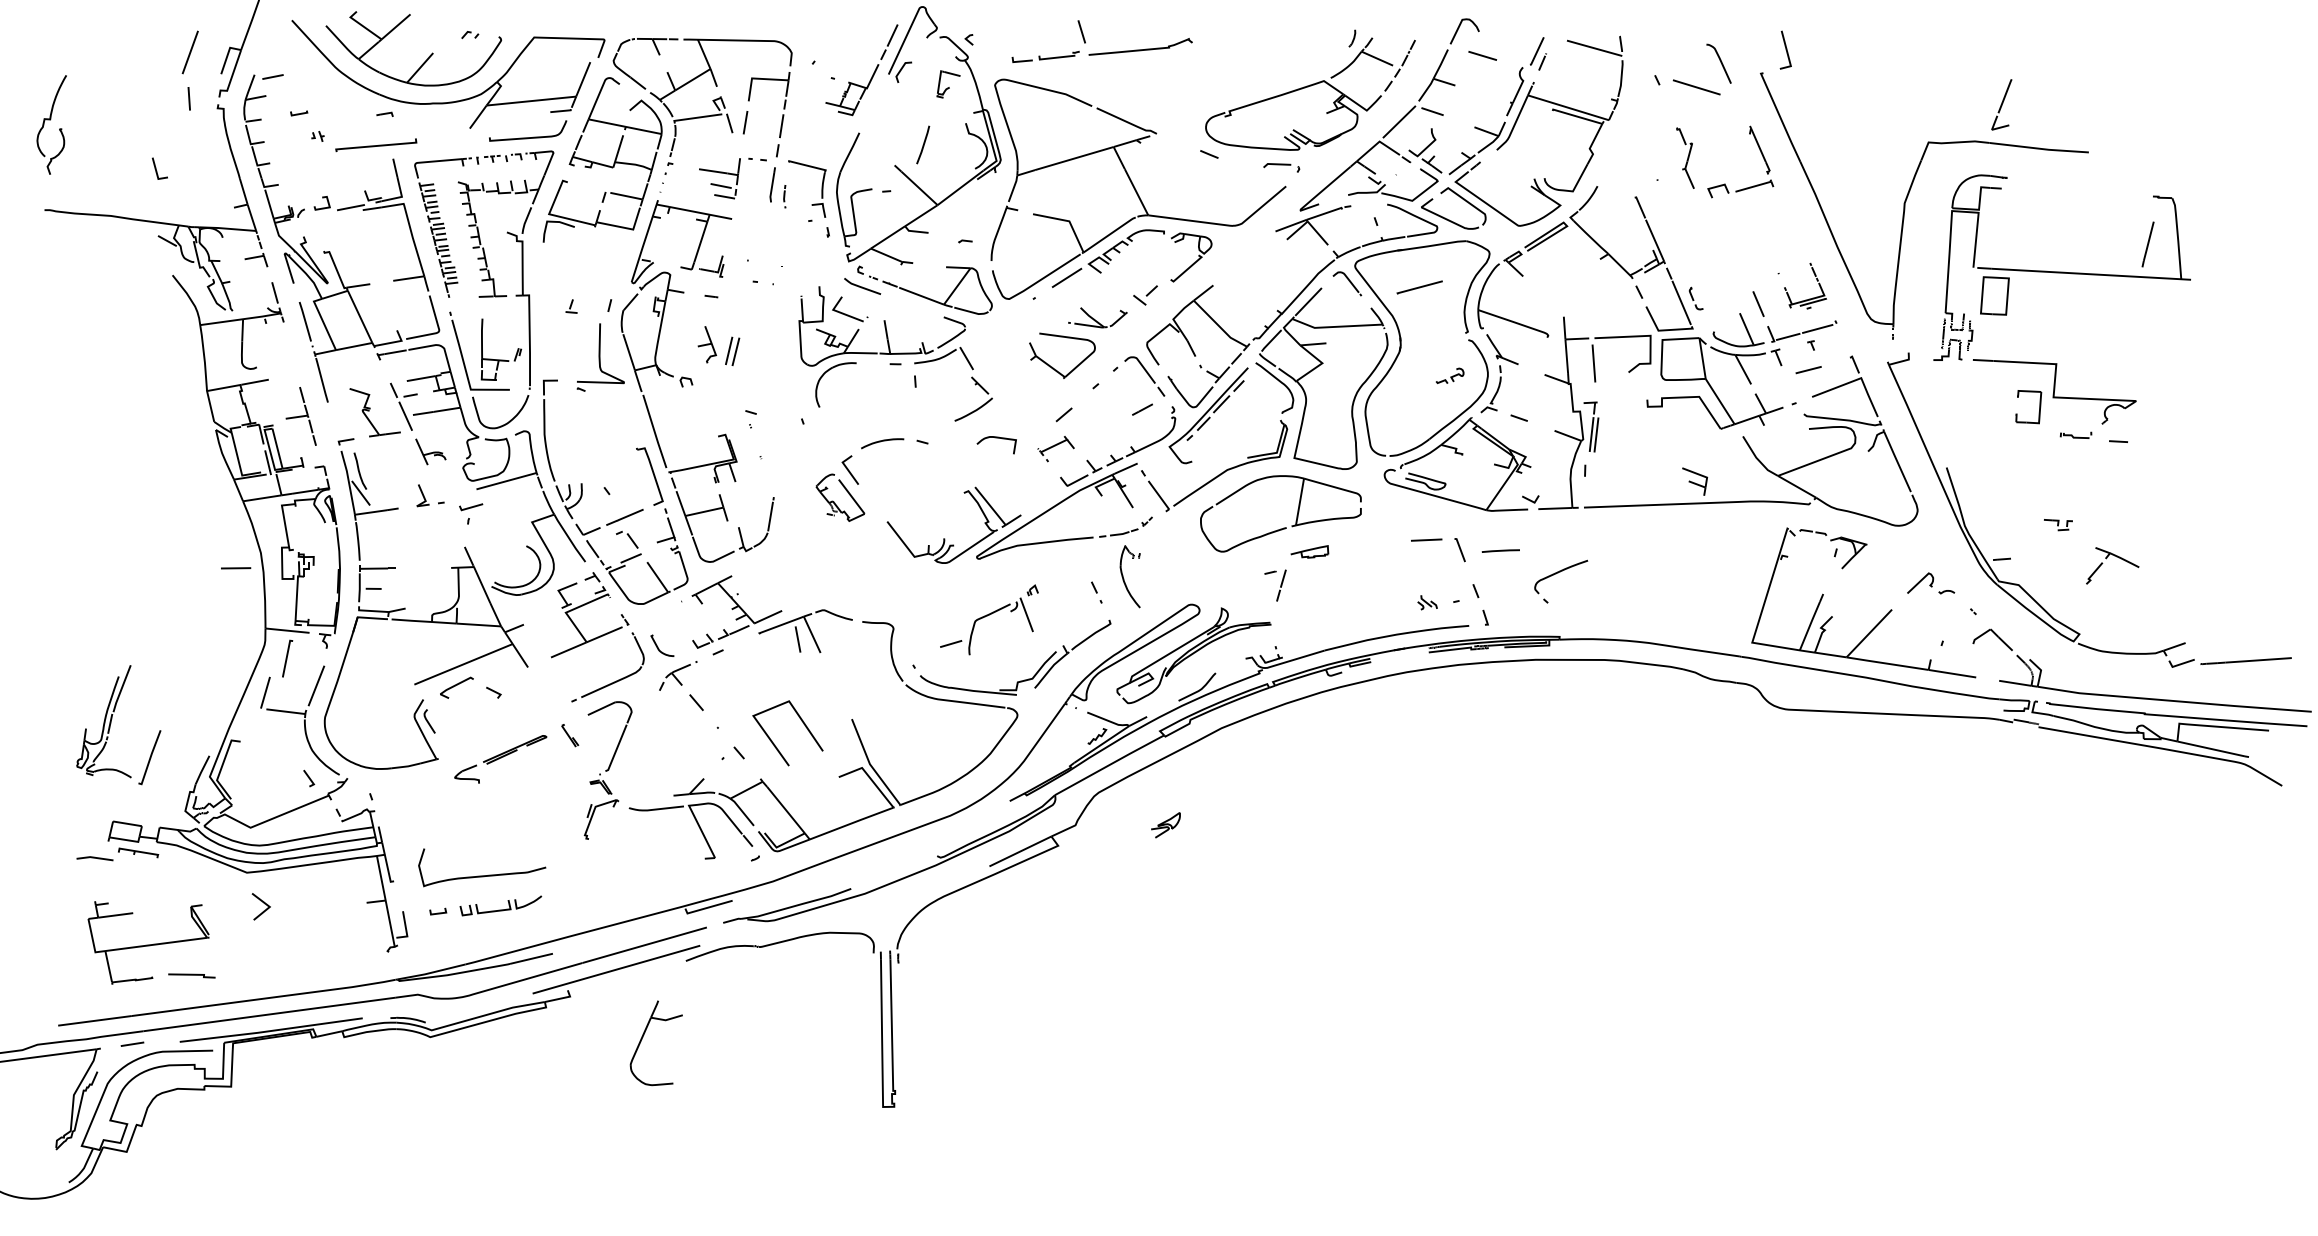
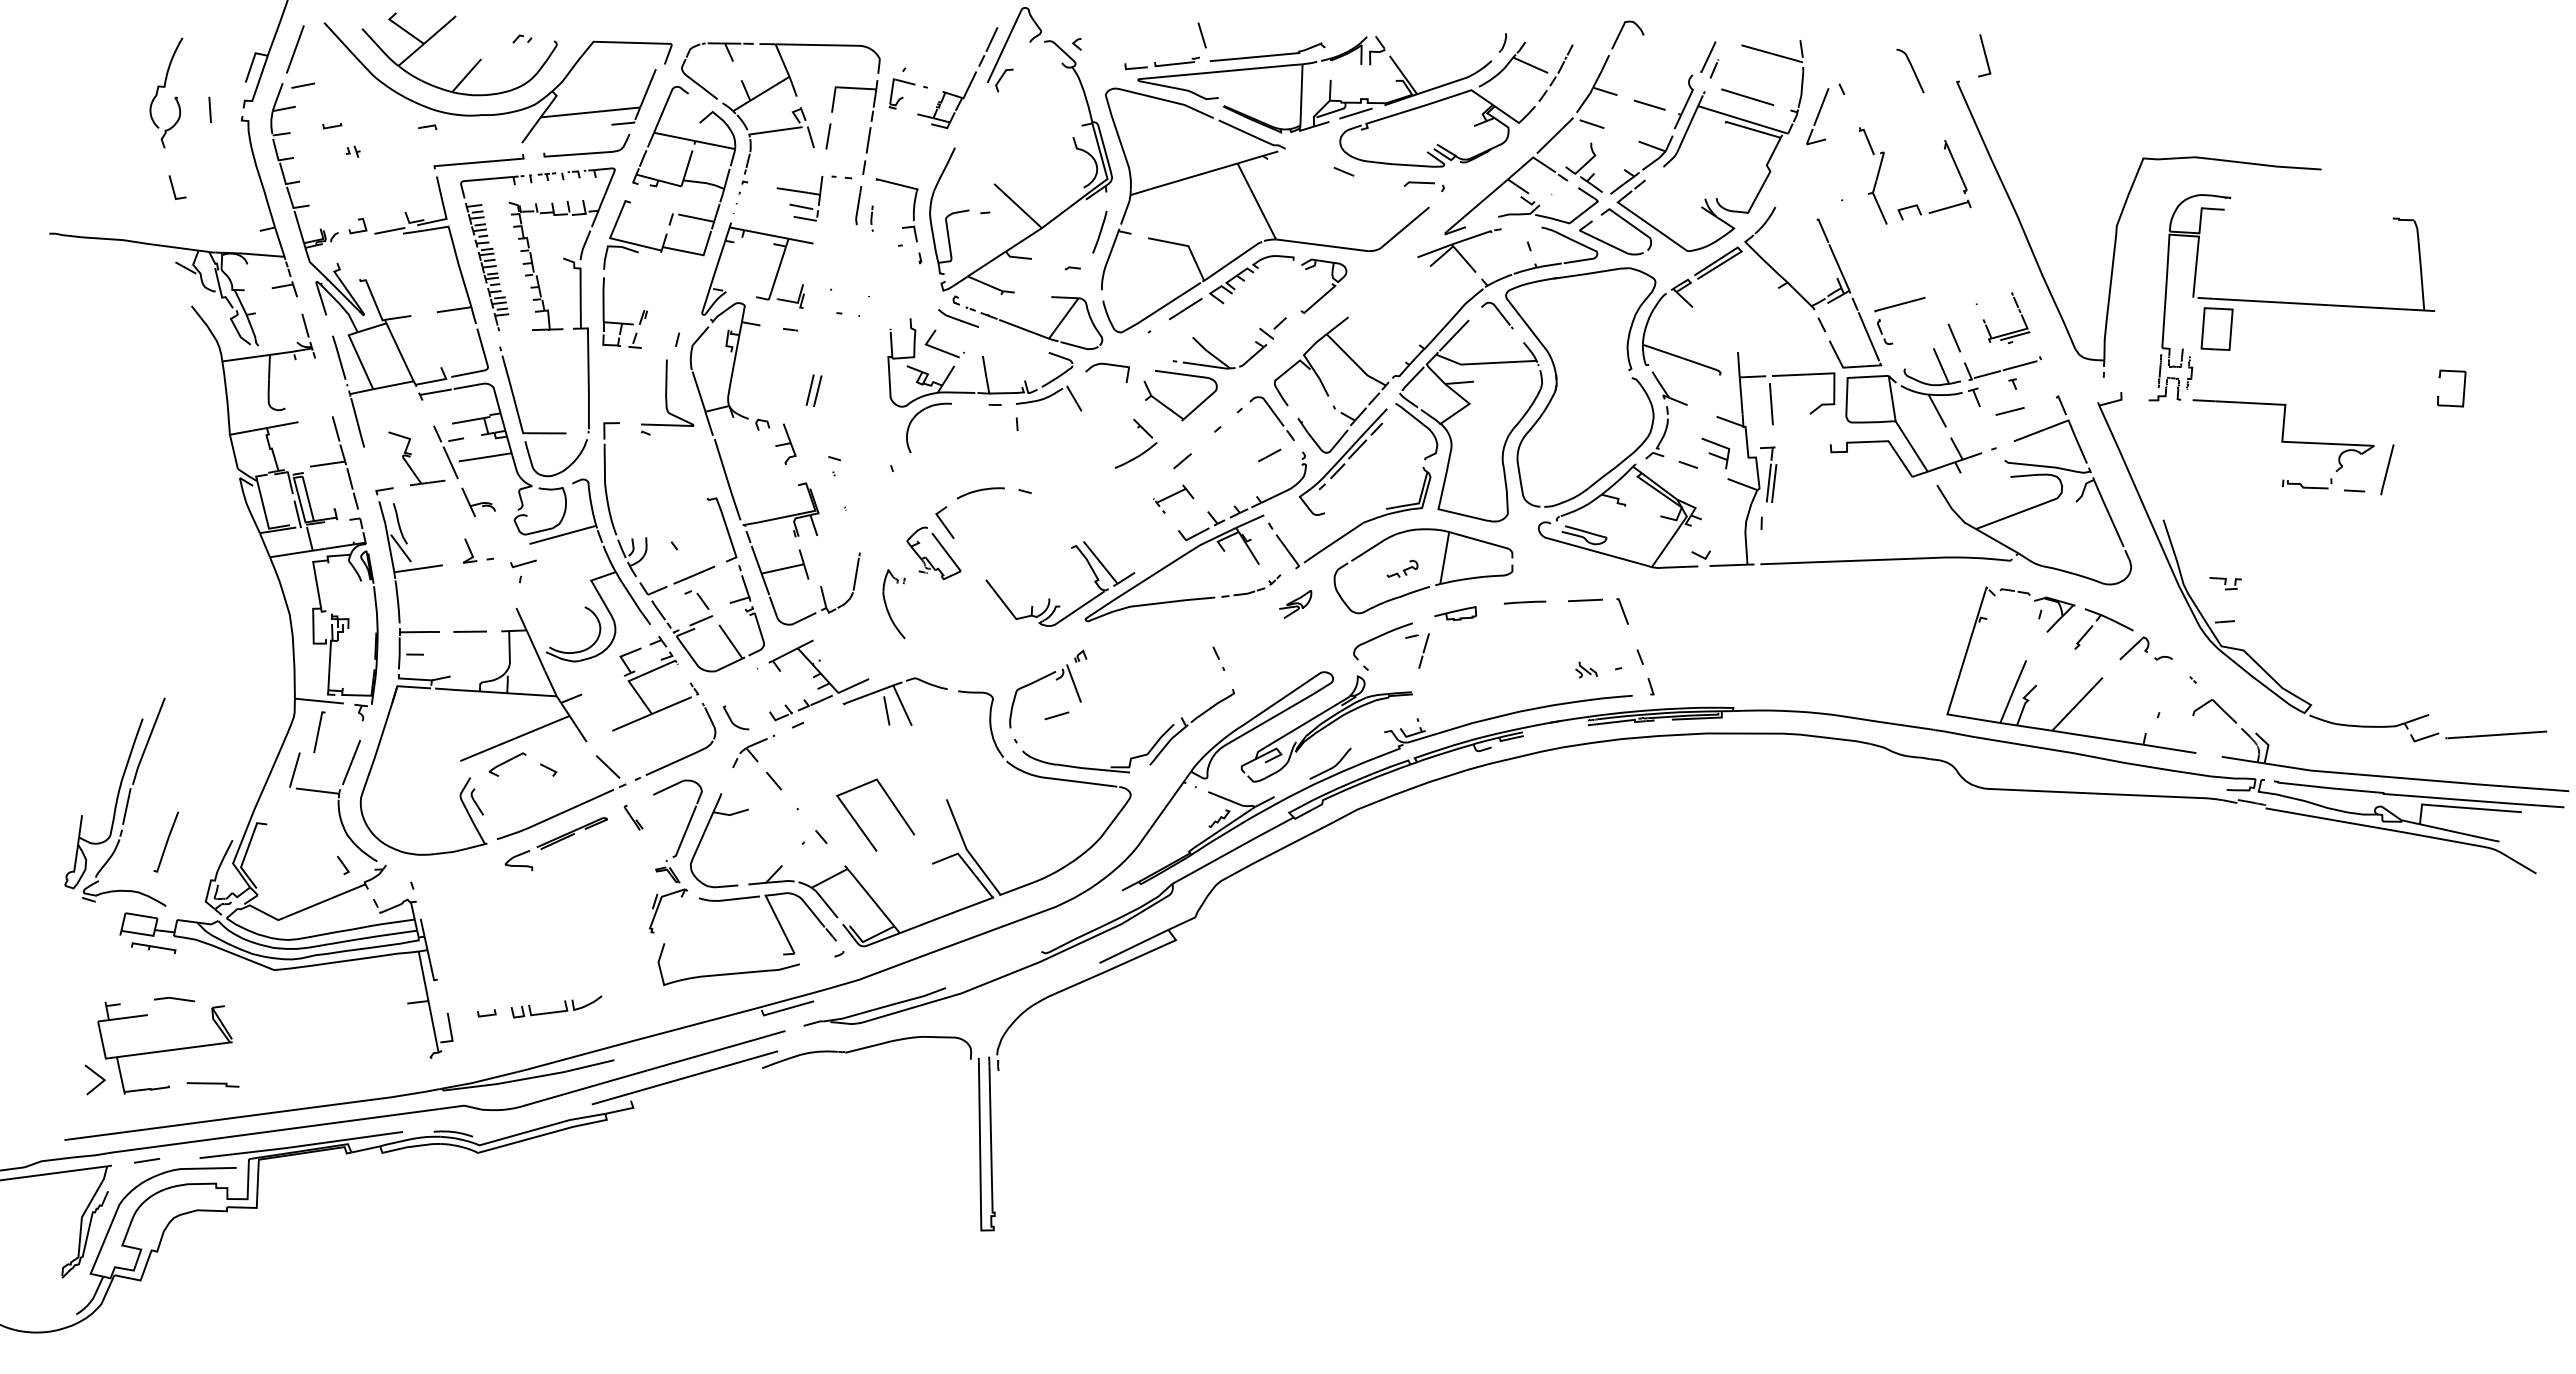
line: (190, 52) -> (295, 49), moved
line: (1482, 55) -> (1649, 104), moved
part: (1172, 75) -> (1302, 84), added
part: (948, 84) -> (901, 93), moved
line: (1696, 87) -> (1747, 97), moved
part: (2001, 104) -> (1817, 116), moved
part: (51, 124) -> (166, 92), moved
line: (922, 144) -> (1099, 231), moved
curve: (375, 145) -> (478, 161), moved
part: (1684, 157) -> (1872, 175), size x1.43
line: (2148, 244) -> (2387, 469), moved
line: (1419, 287) -> (1899, 304), moved
part: (1097, 317) -> (1219, 353), size x1.43
part: (706, 344) -> (785, 443), moved
part: (500, 359) -> (624, 322), moved
part: (1450, 375) -> (1402, 568), moved
part: (979, 407) -> (1142, 452), moved
part: (2039, 407) -> (2463, 388), moved
part: (301, 416) -> (334, 462), size x1.43
part: (2076, 434) -> (2307, 483), size x1.43
curve: (996, 438) -> (1107, 365), moved
part: (1694, 481) -> (1715, 453), moved
part: (2058, 524) -> (2225, 583), moved
line: (1500, 550) -> (1524, 602), moved
part: (2106, 559) -> (2097, 621), moved
line: (235, 568) -> (469, 631), moved
part: (1556, 574) -> (1377, 638), moved
part: (1124, 578) -> (887, 606), moved
part: (1000, 610) -> (1044, 678), moved
part: (104, 721) -> (115, 801), size x1.67
part: (508, 729) -> (564, 810), added
part: (1165, 825) -> (1295, 604), moved
line: (94, 858) -> (173, 999), moved
curve: (481, 875) -> (728, 973), moved
line: (262, 902) -> (96, 1075), moved
part: (643, 1038) -> (704, 835), moved

